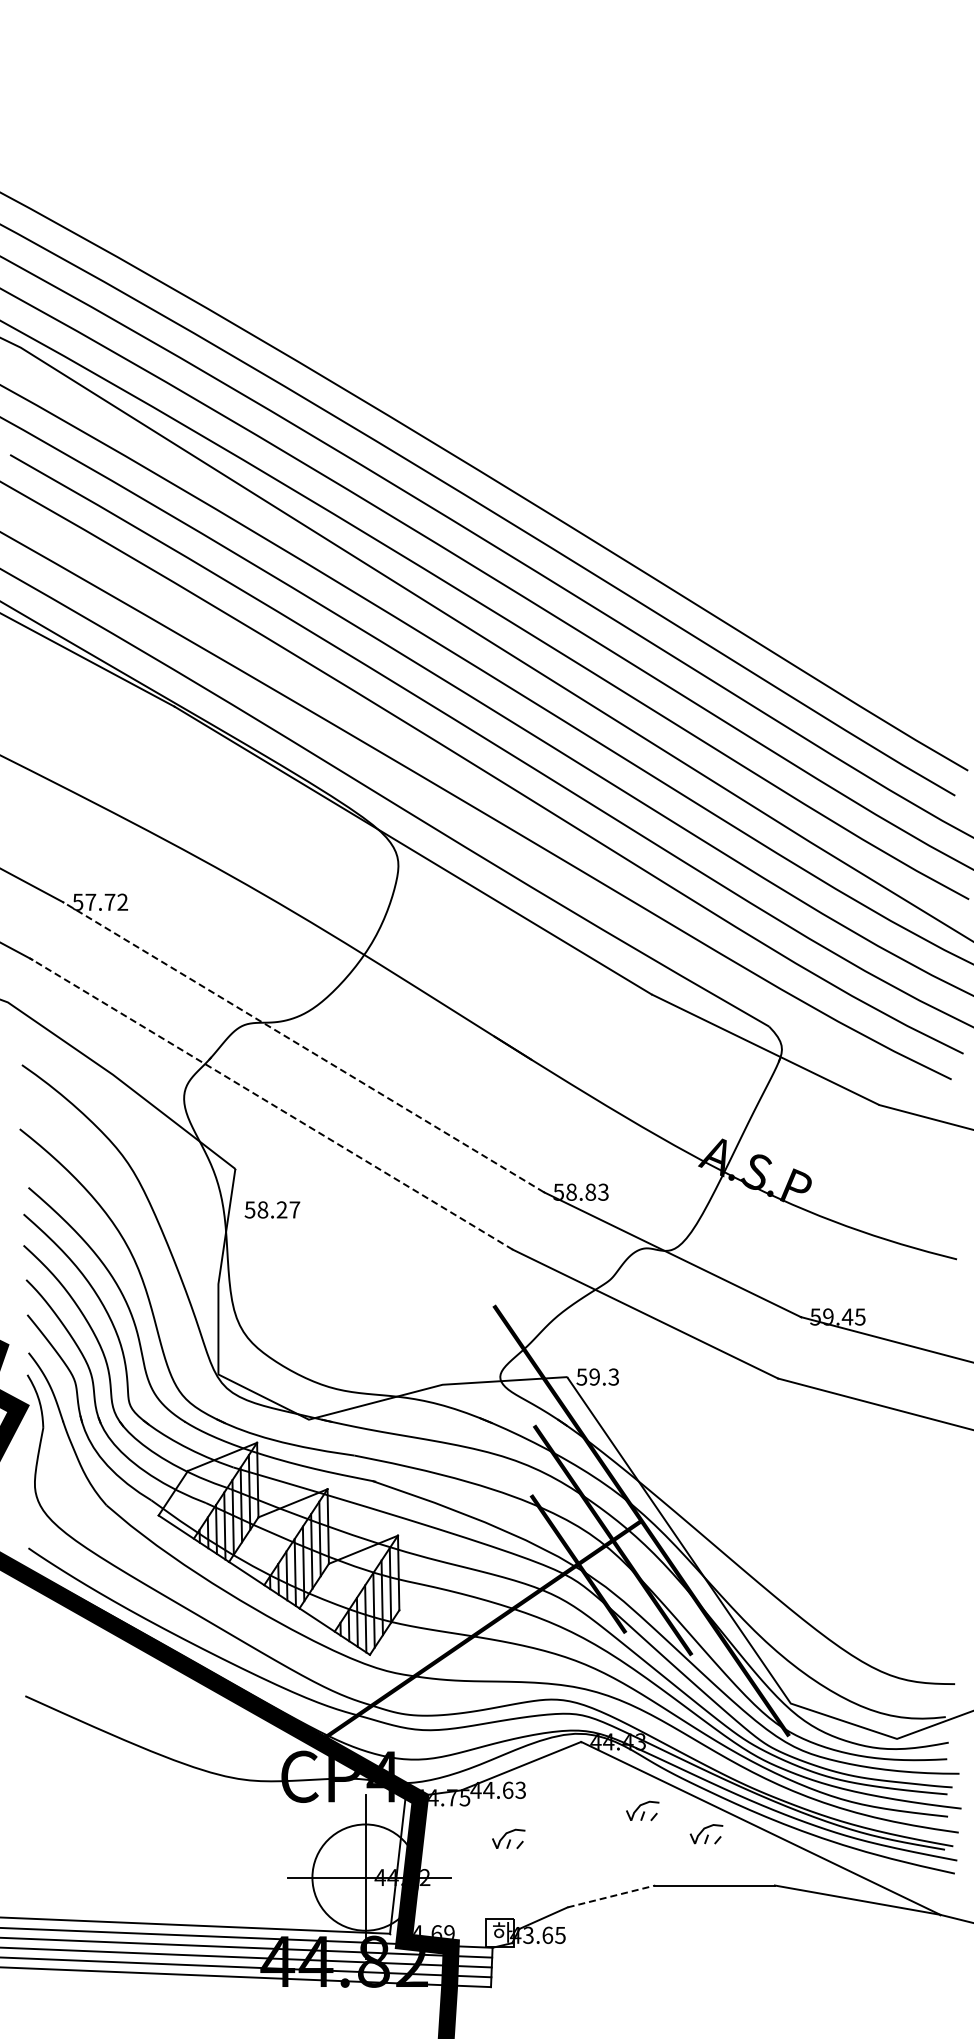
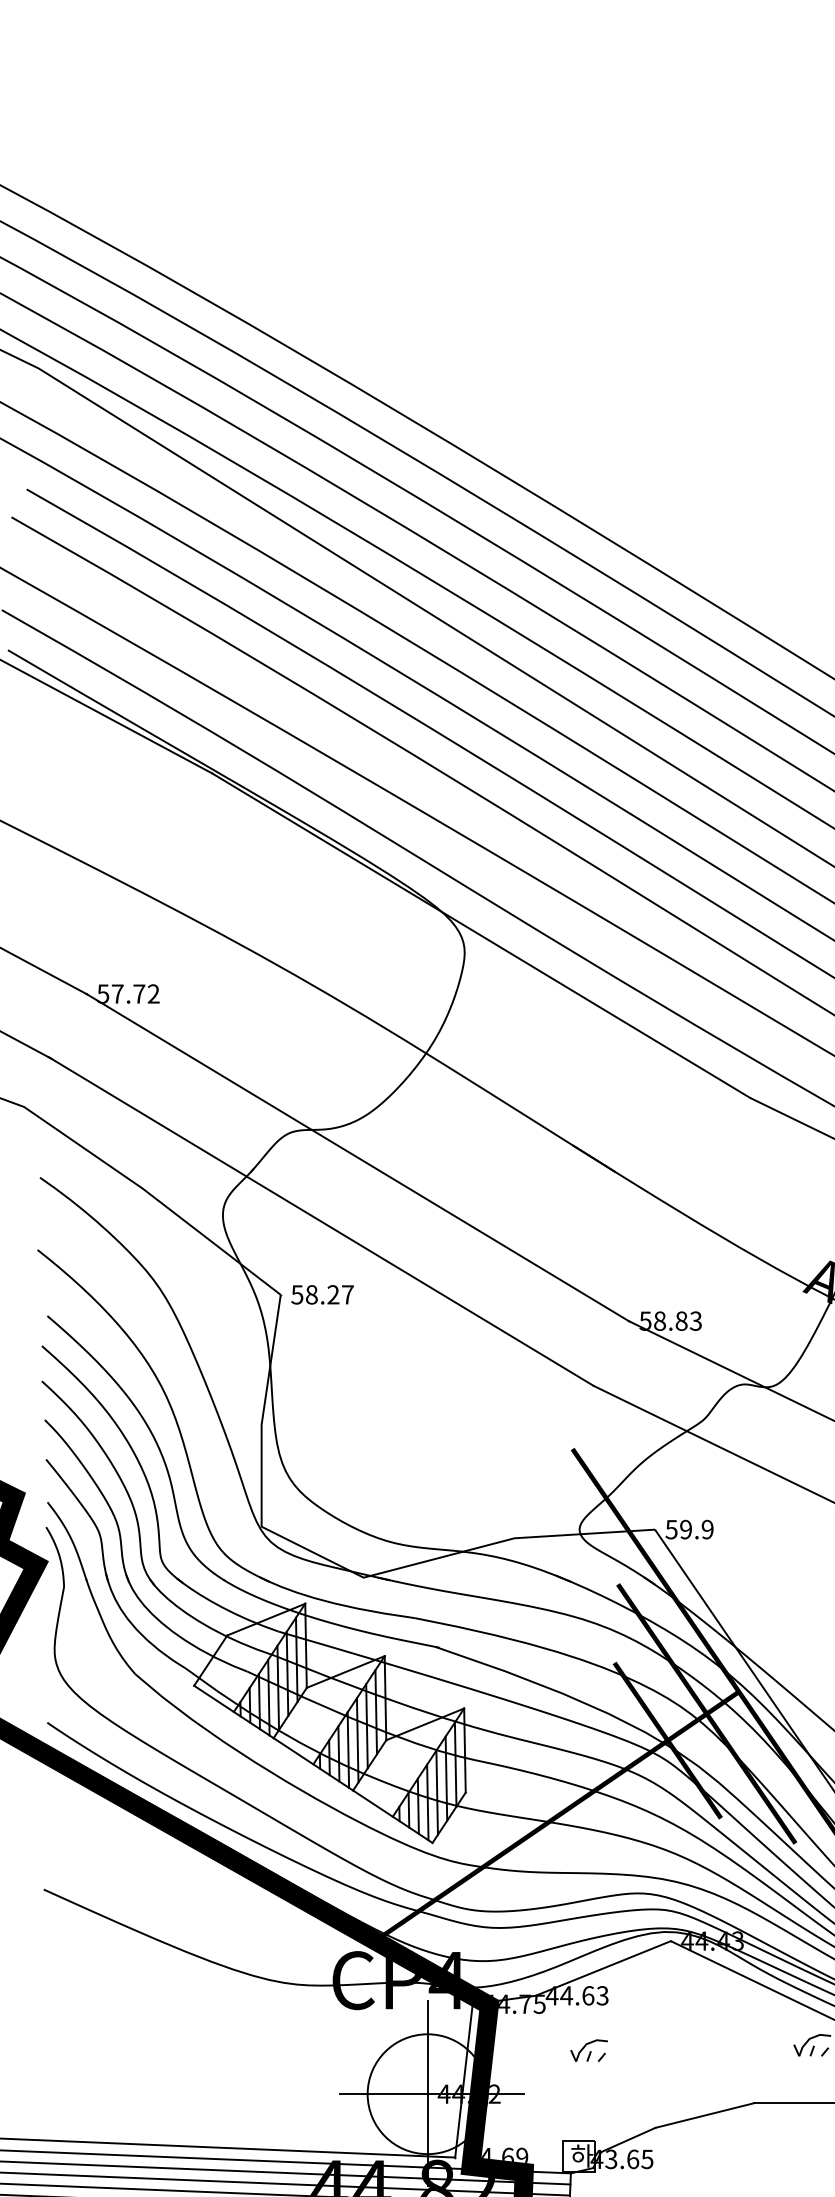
line: (303, 1047) -> (357, 1157), dashed -> solid
line: (270, 1103) -> (320, 1221), dashed -> solid
text: (272, 1209) -> (322, 1294), moved
text: (613, 1376) -> (707, 1528), 59.3 -> 59.9
part: (642, 1810) -> (739, 2018), removed
line: (611, 1896) -> (705, 2115), dashed -> solid

